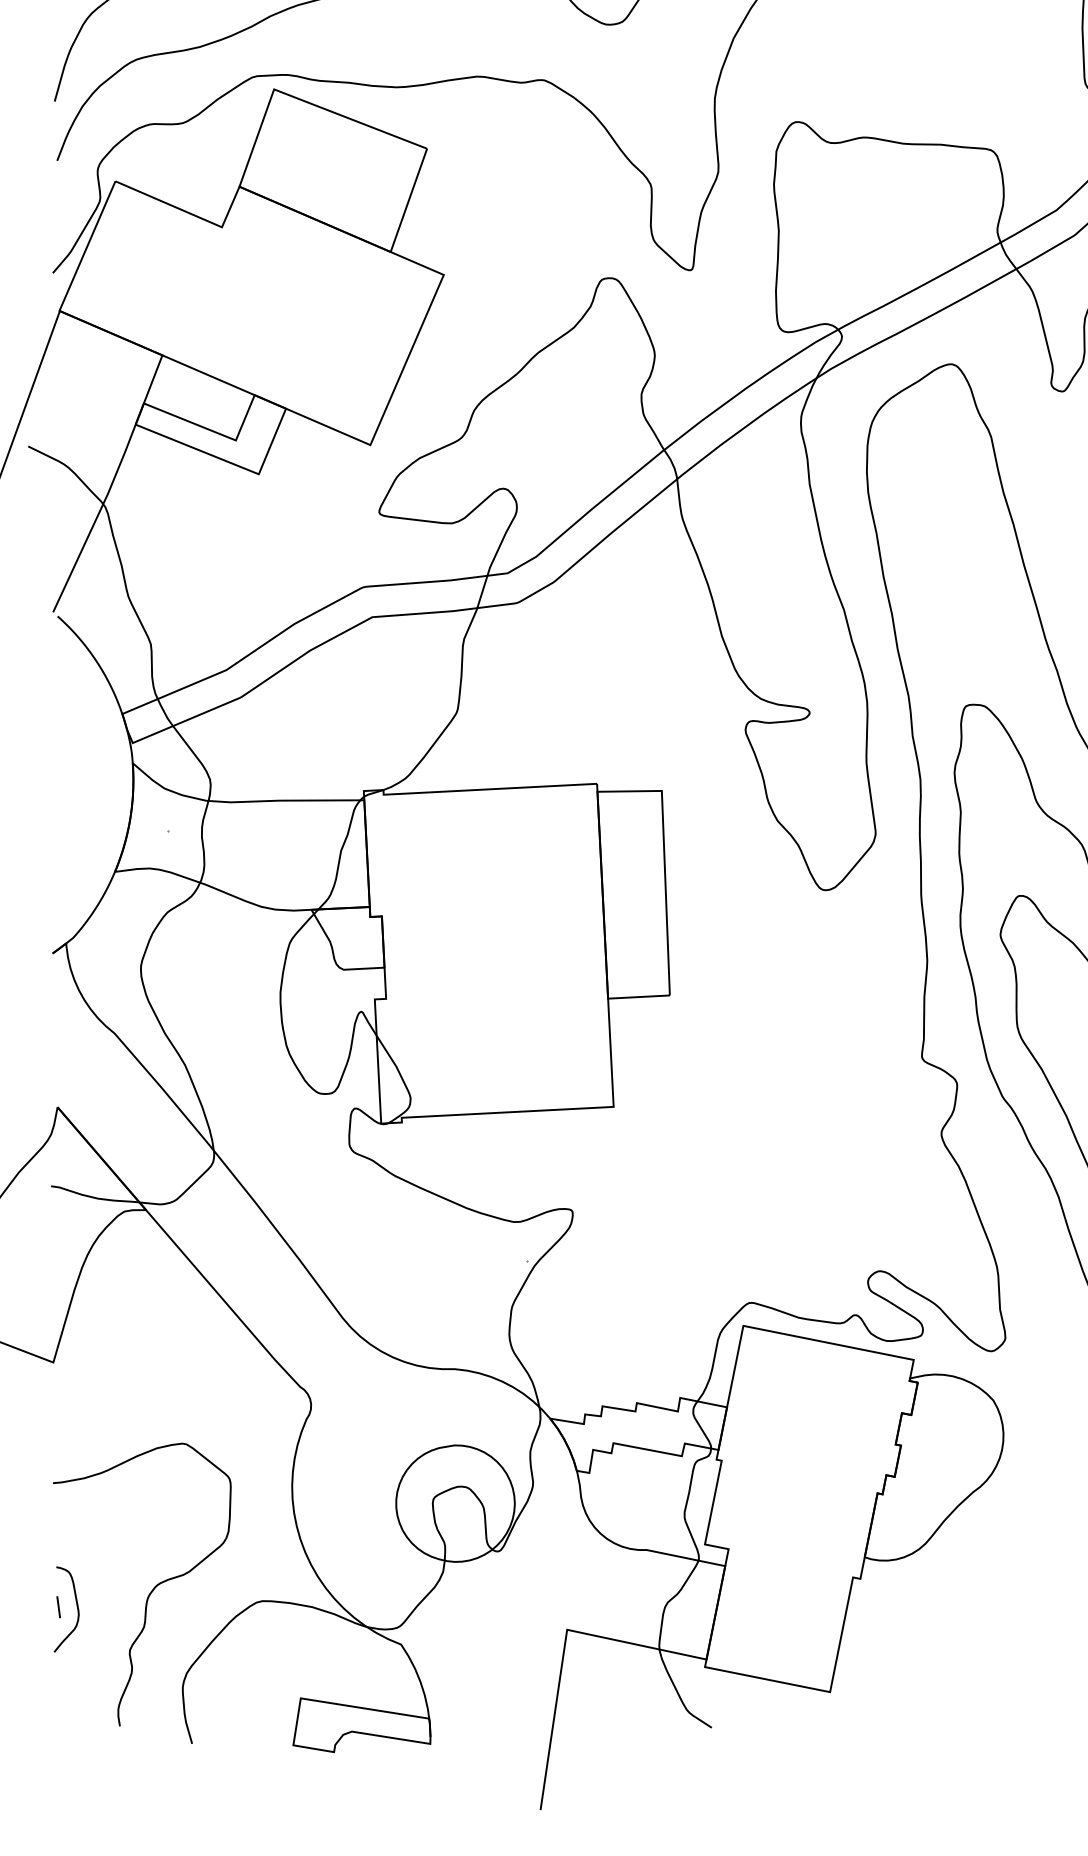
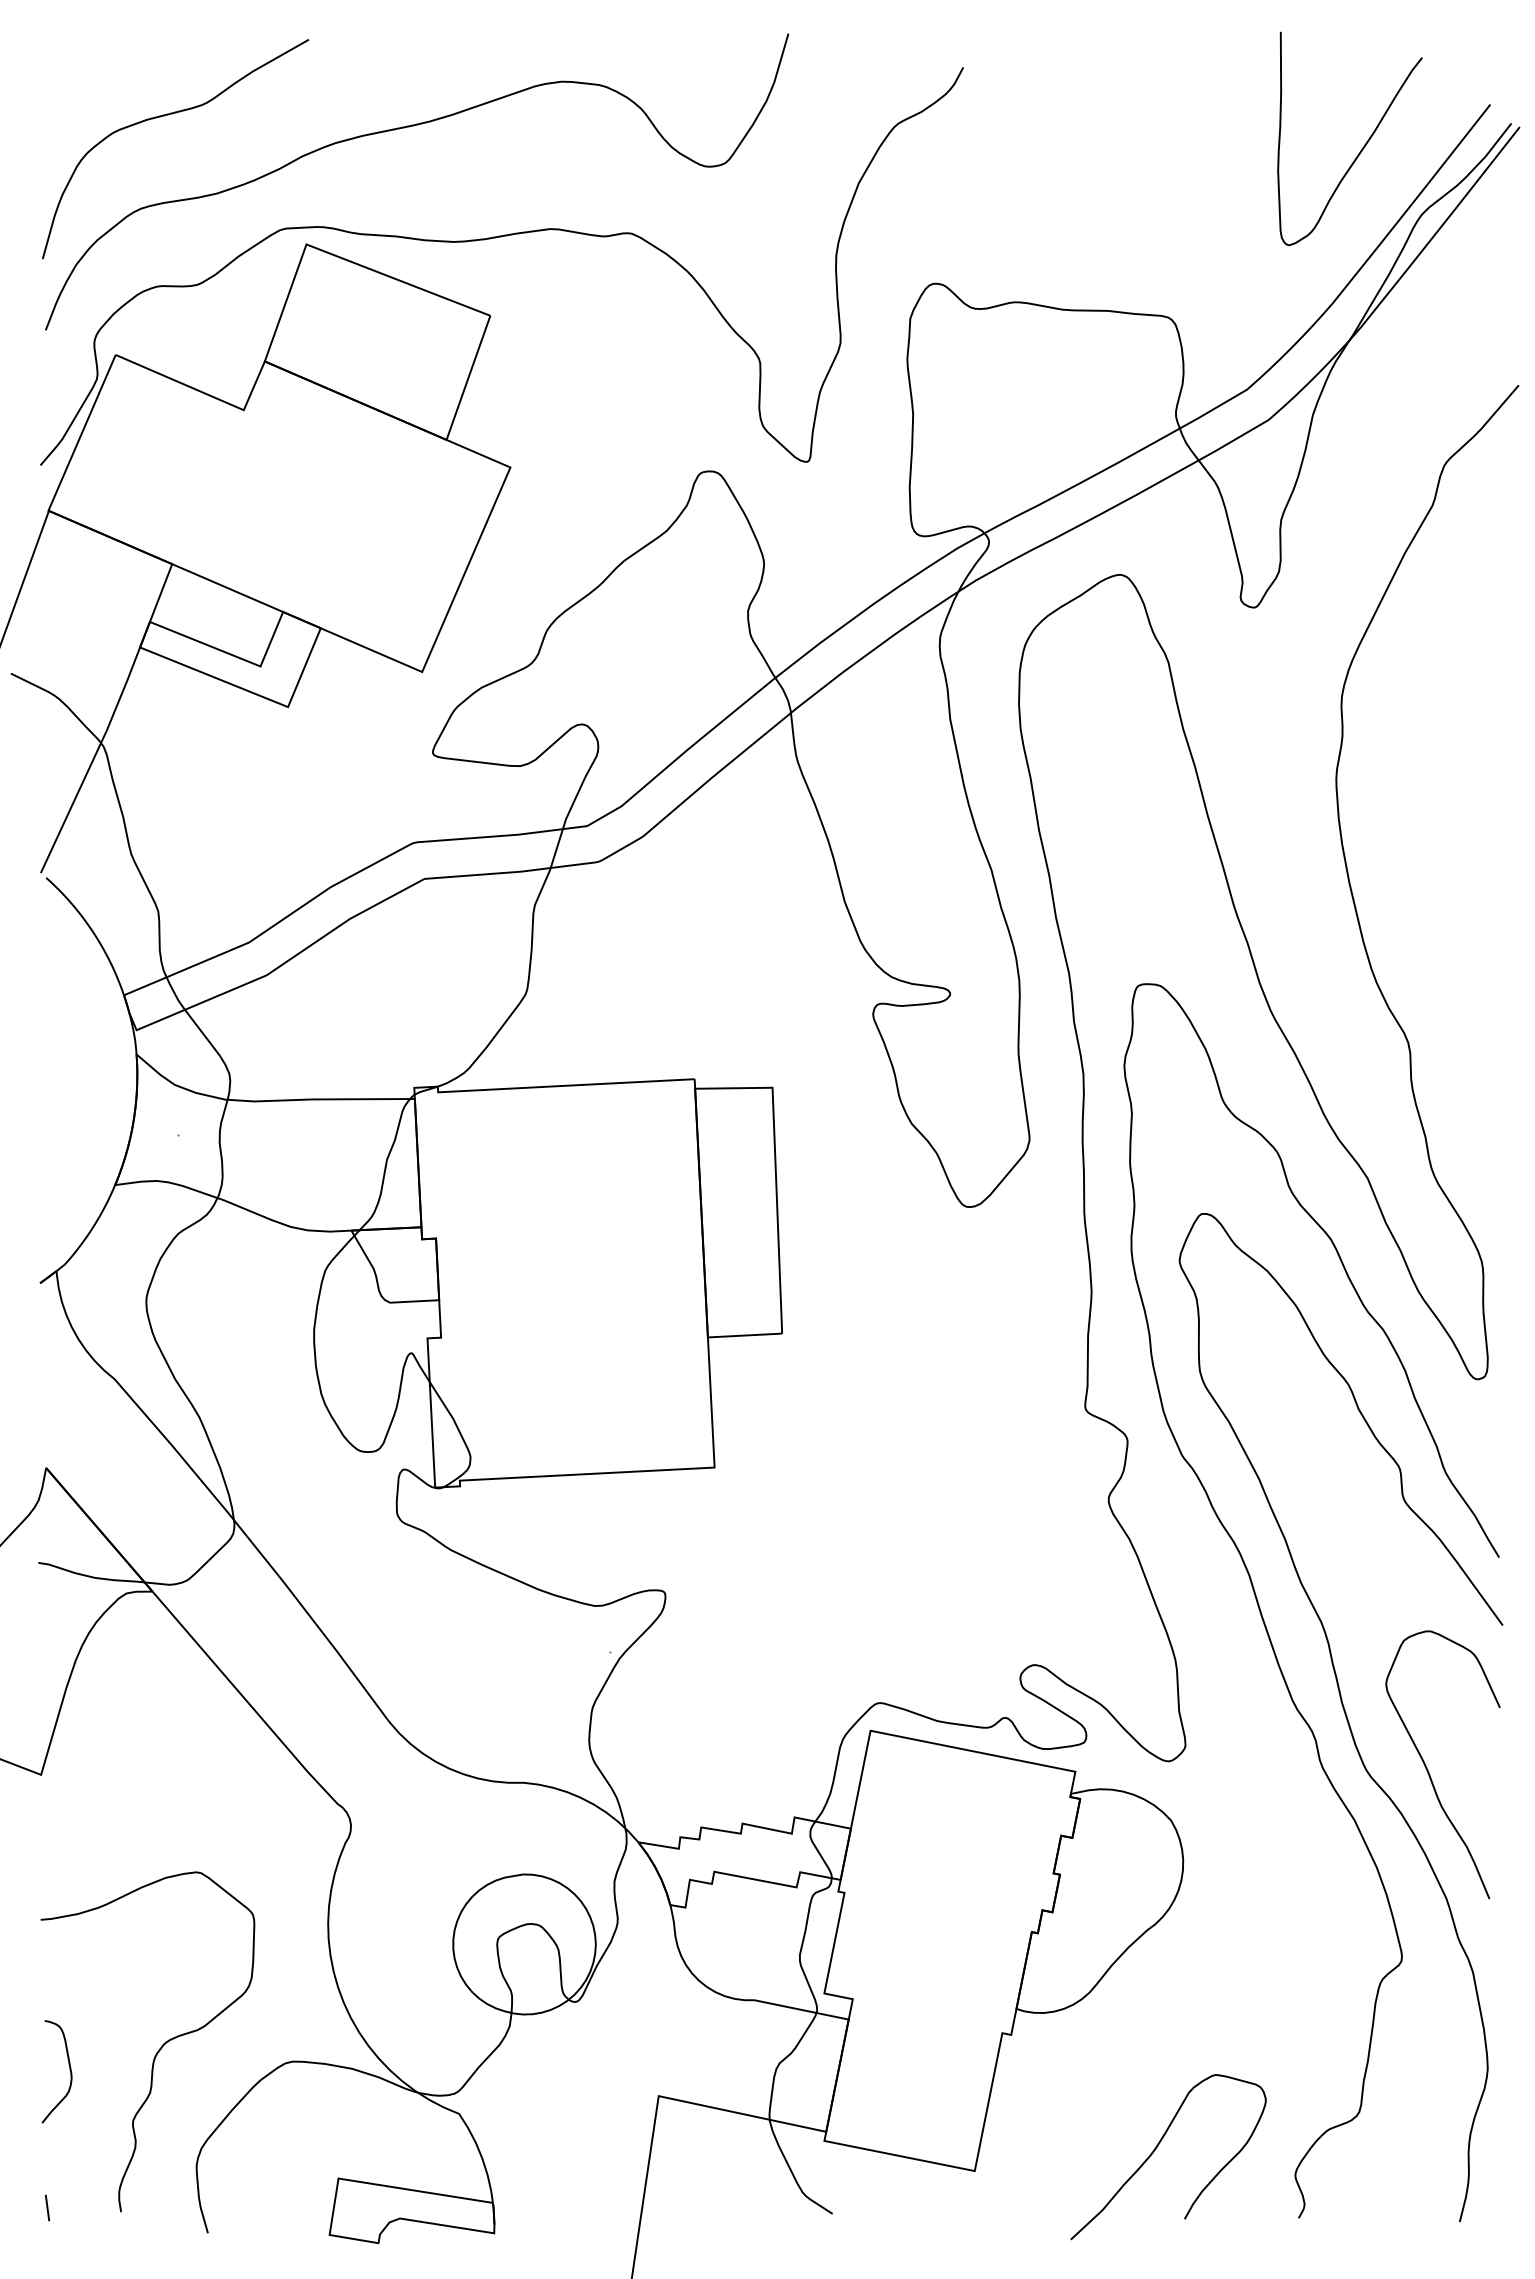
line: (58, 1606) -> (47, 2207), moved
curve: (981, 1674) -> (1156, 2149), added

